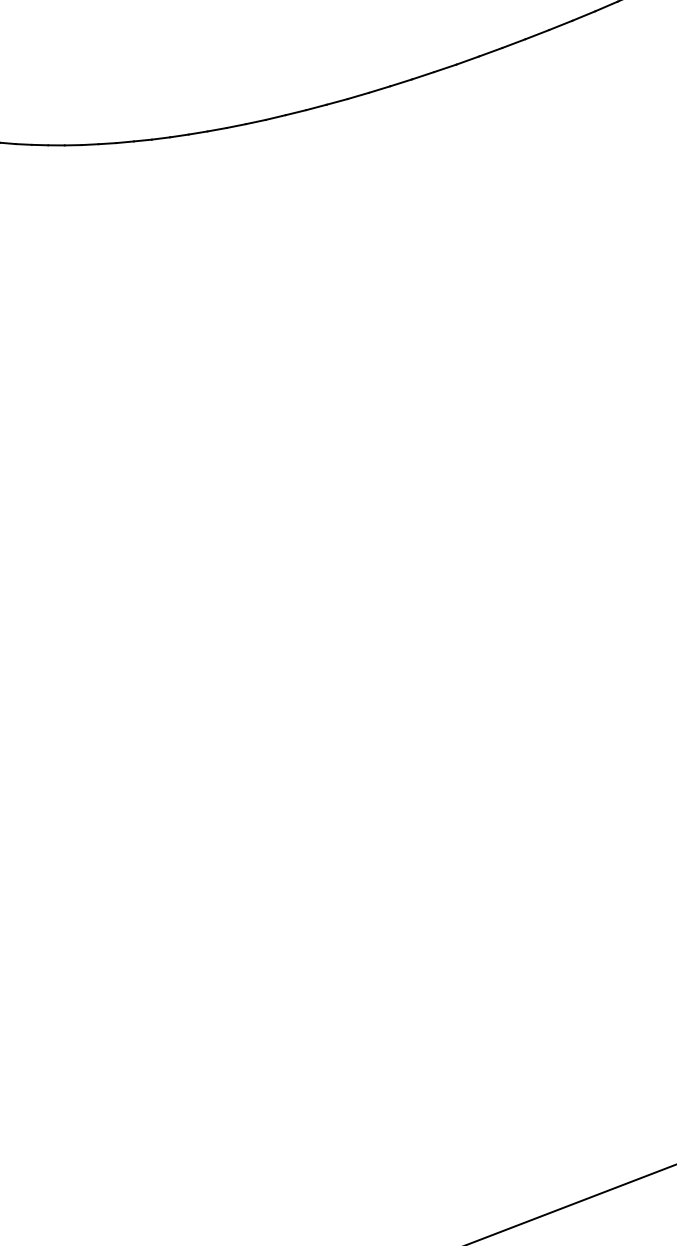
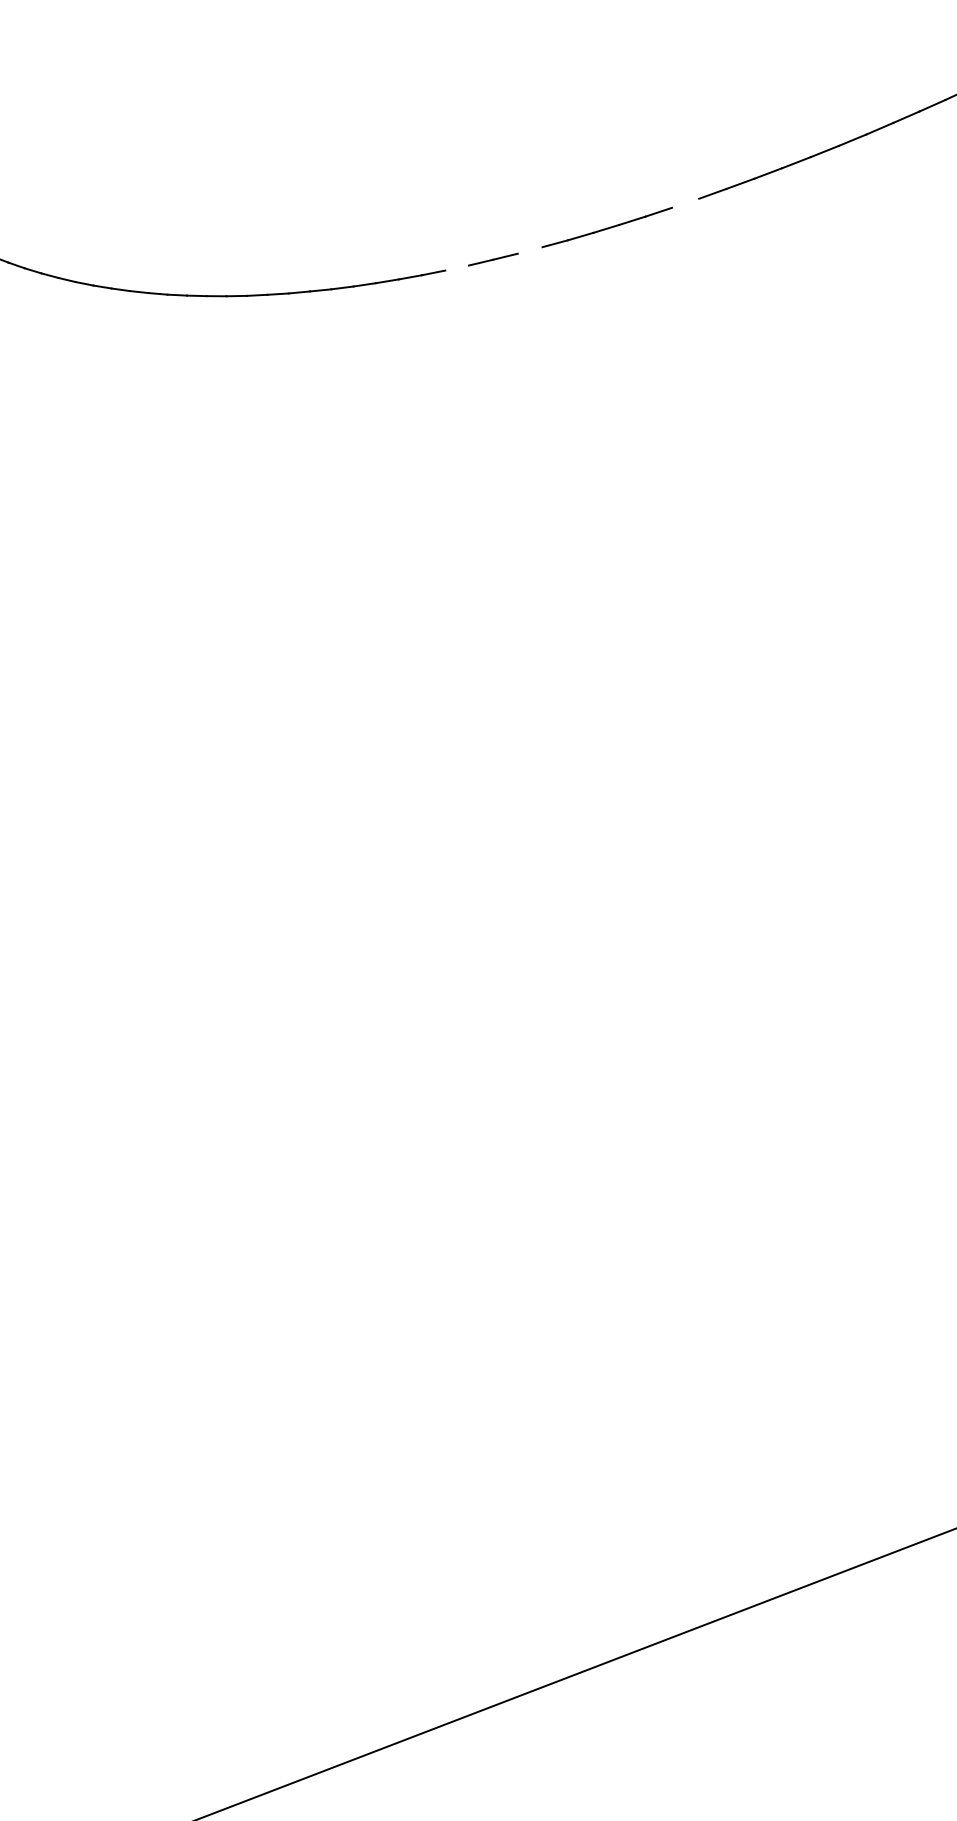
line: (445, 67) -> (685, 202), removed
line: (315, 107) -> (529, 250), removed
line: (256, 121) -> (457, 267), removed

